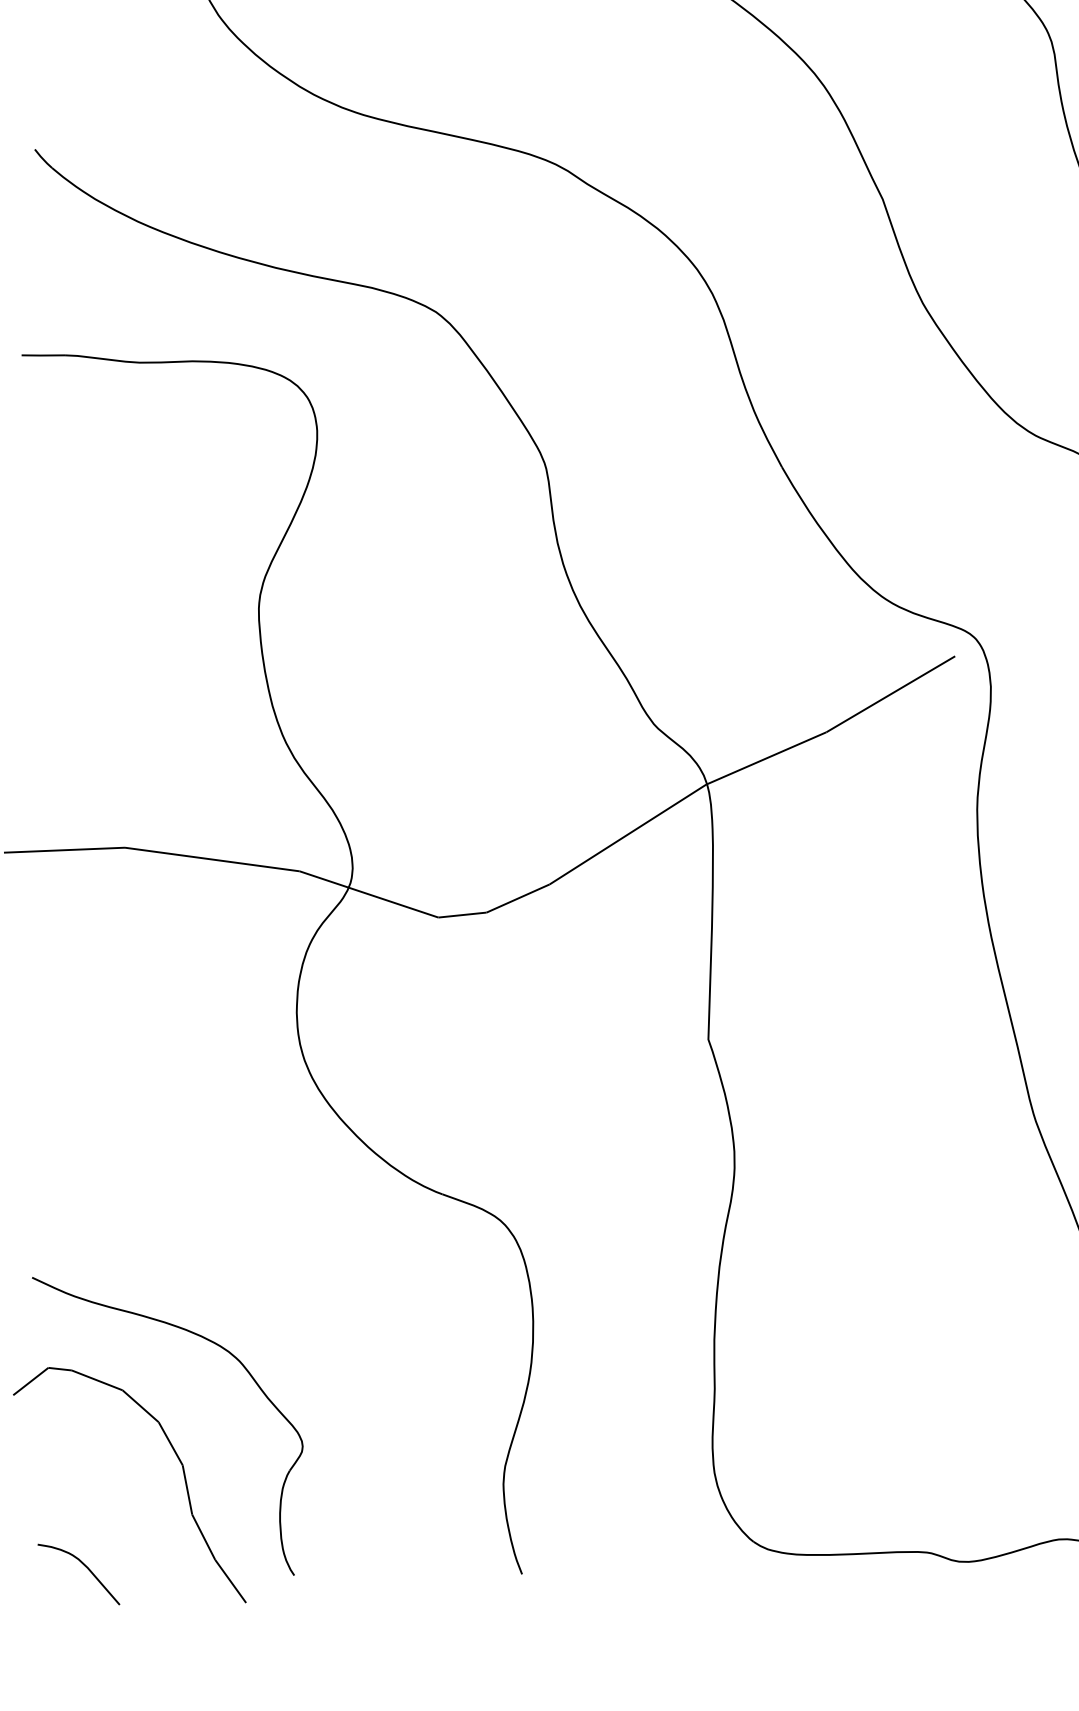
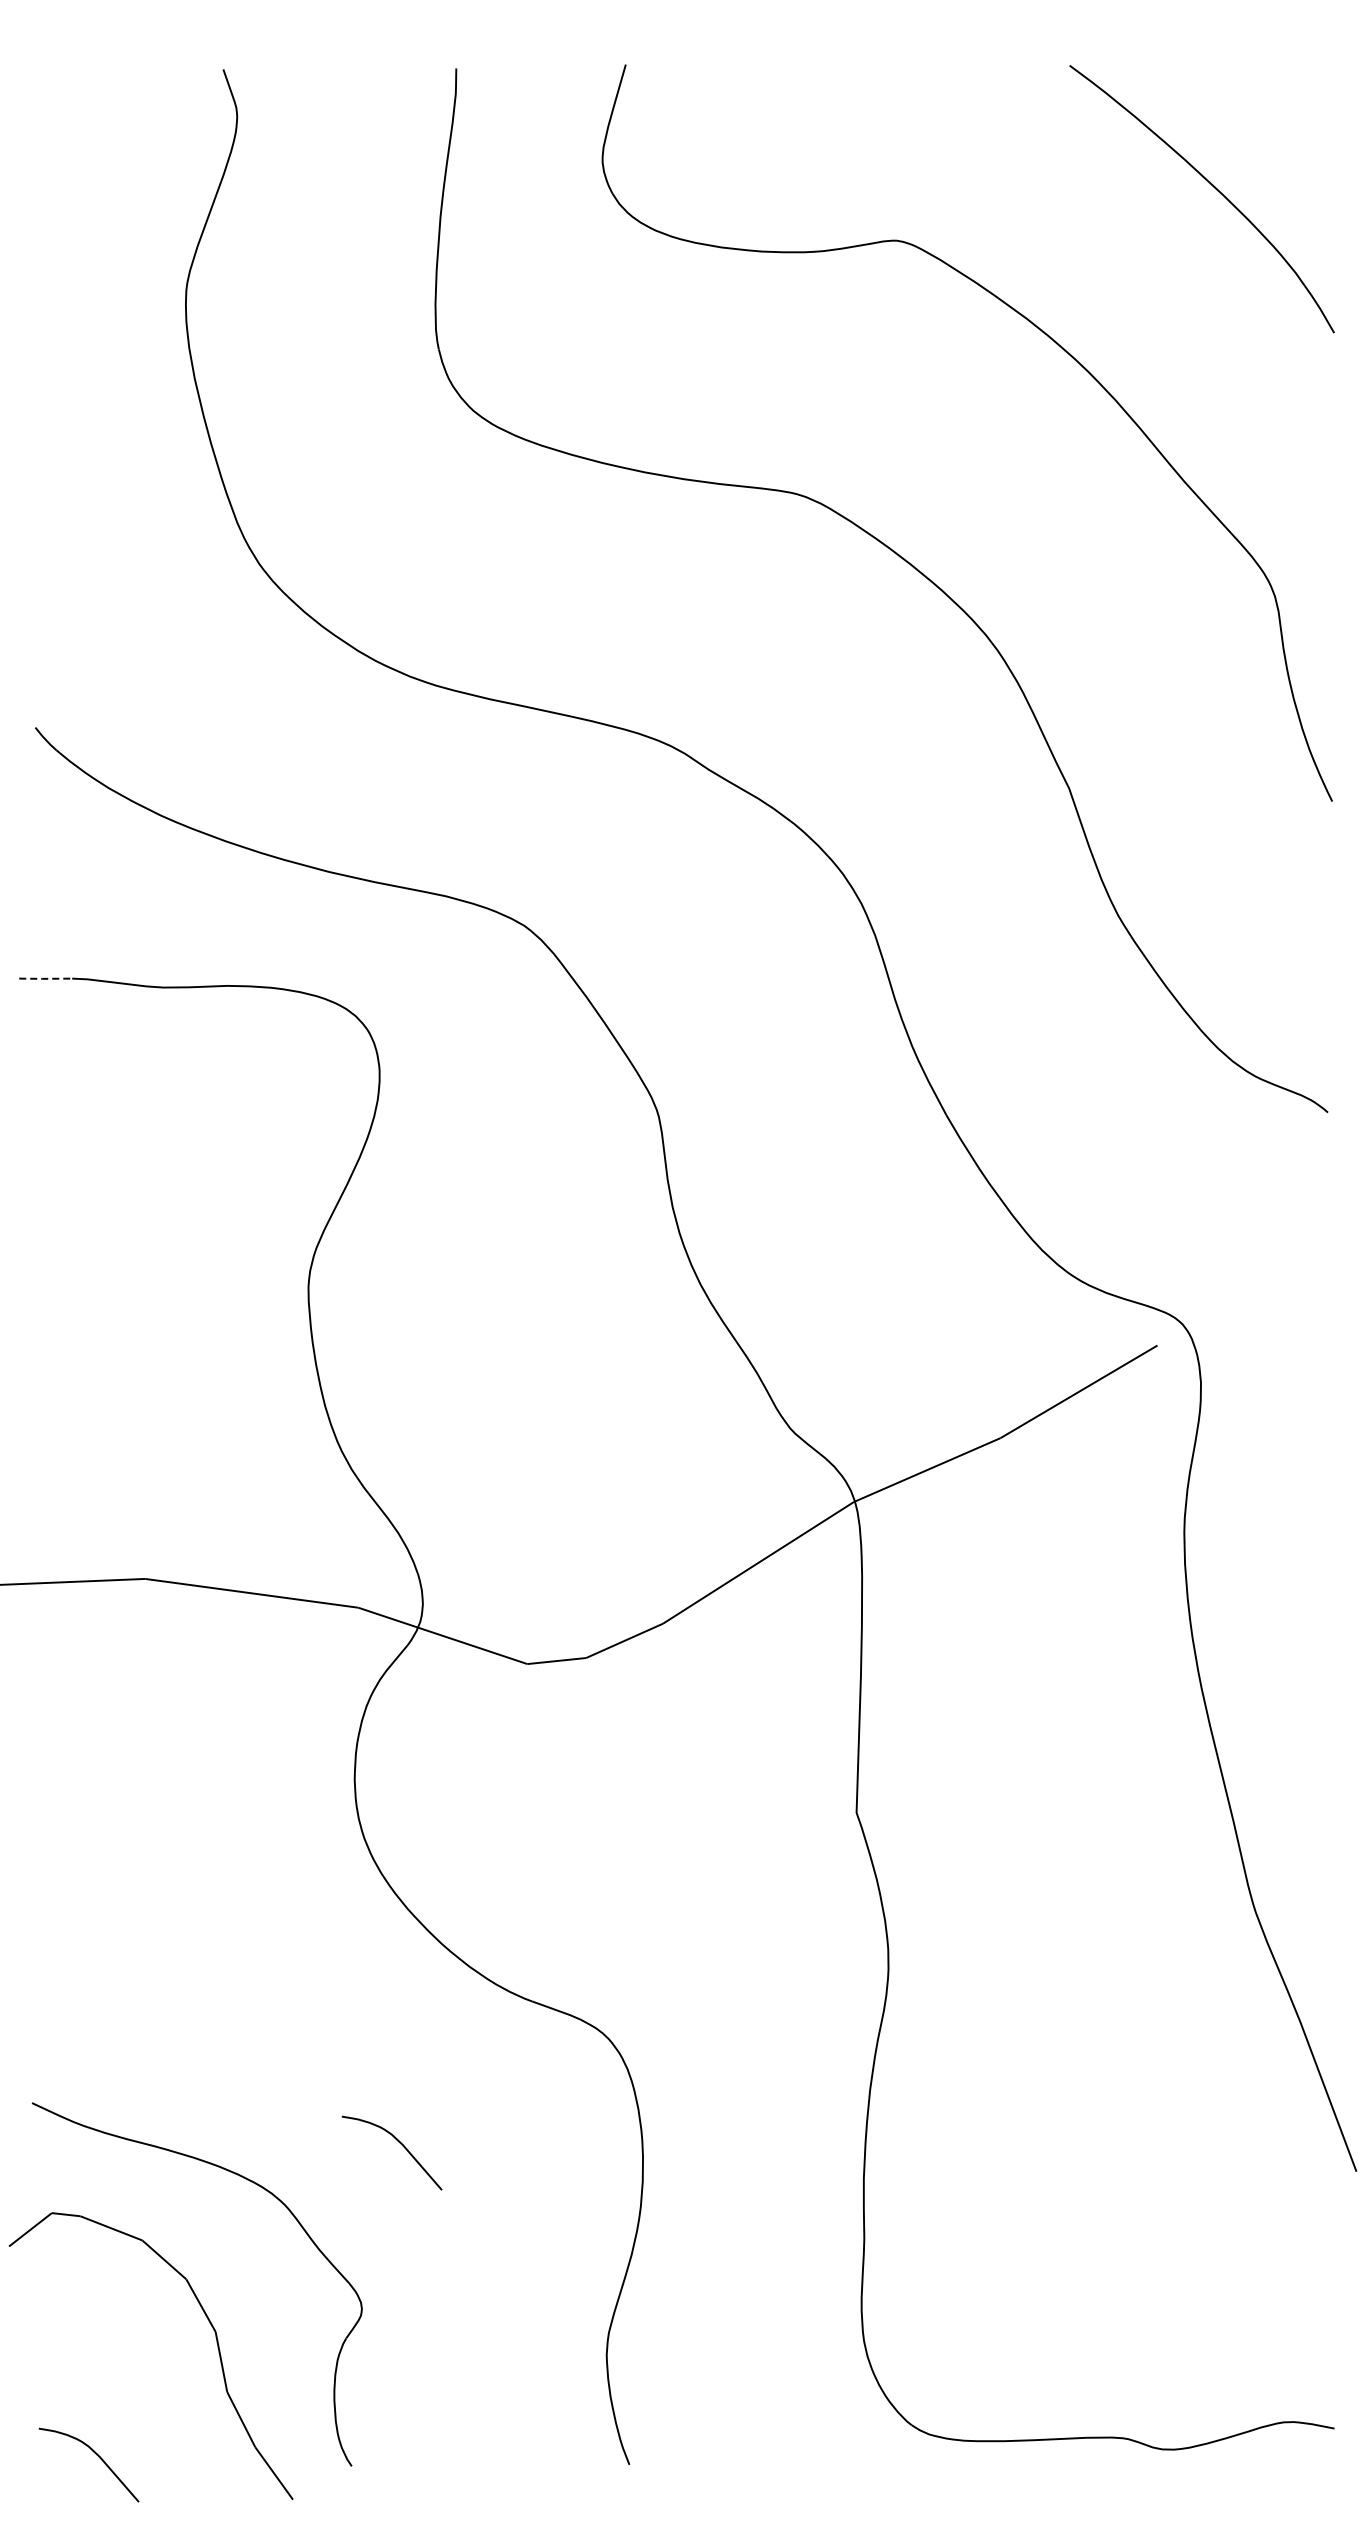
line: (43, 355) -> (45, 978), solid -> dashed
curve: (333, 1310) -> (399, 2143), added

